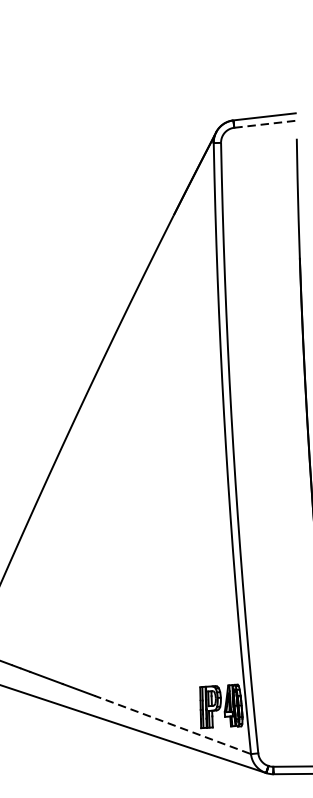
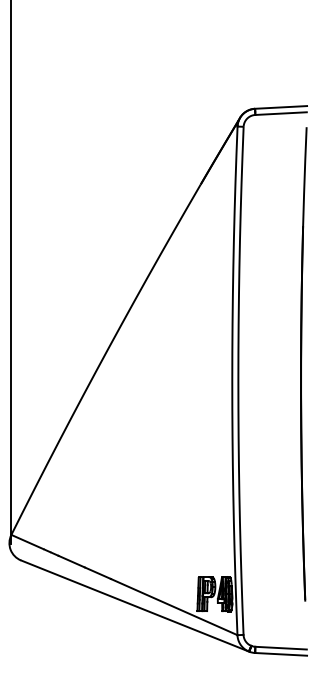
line: (265, 124) -> (281, 113), dashed -> solid
line: (172, 724) -> (173, 606), dashed -> solid

